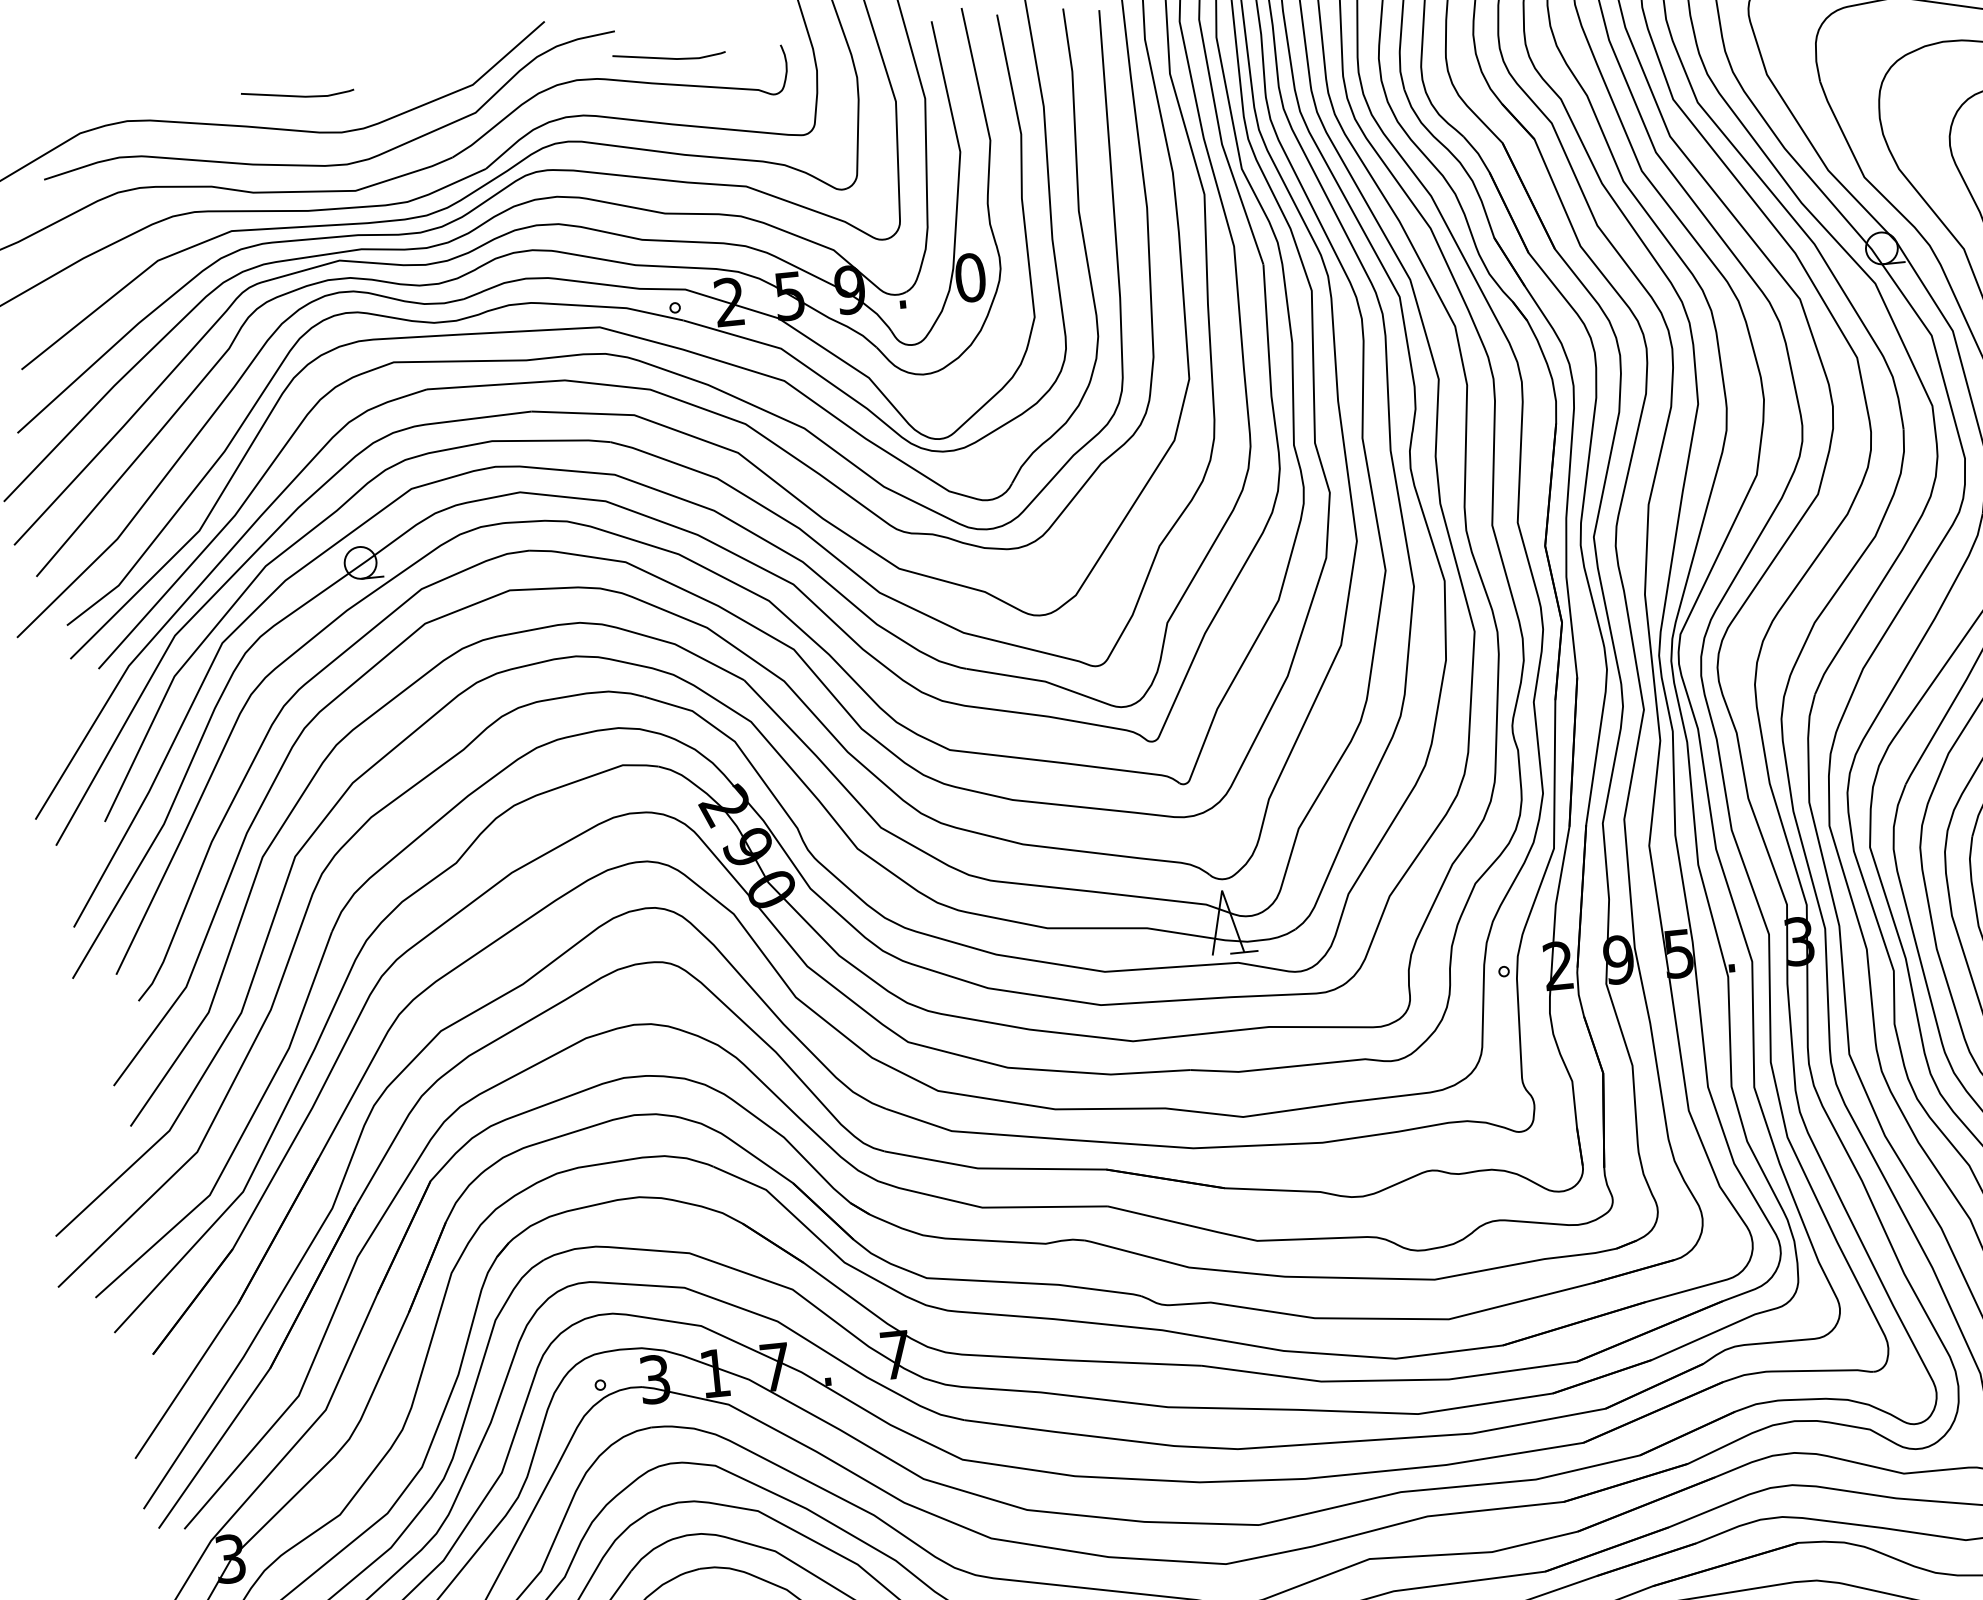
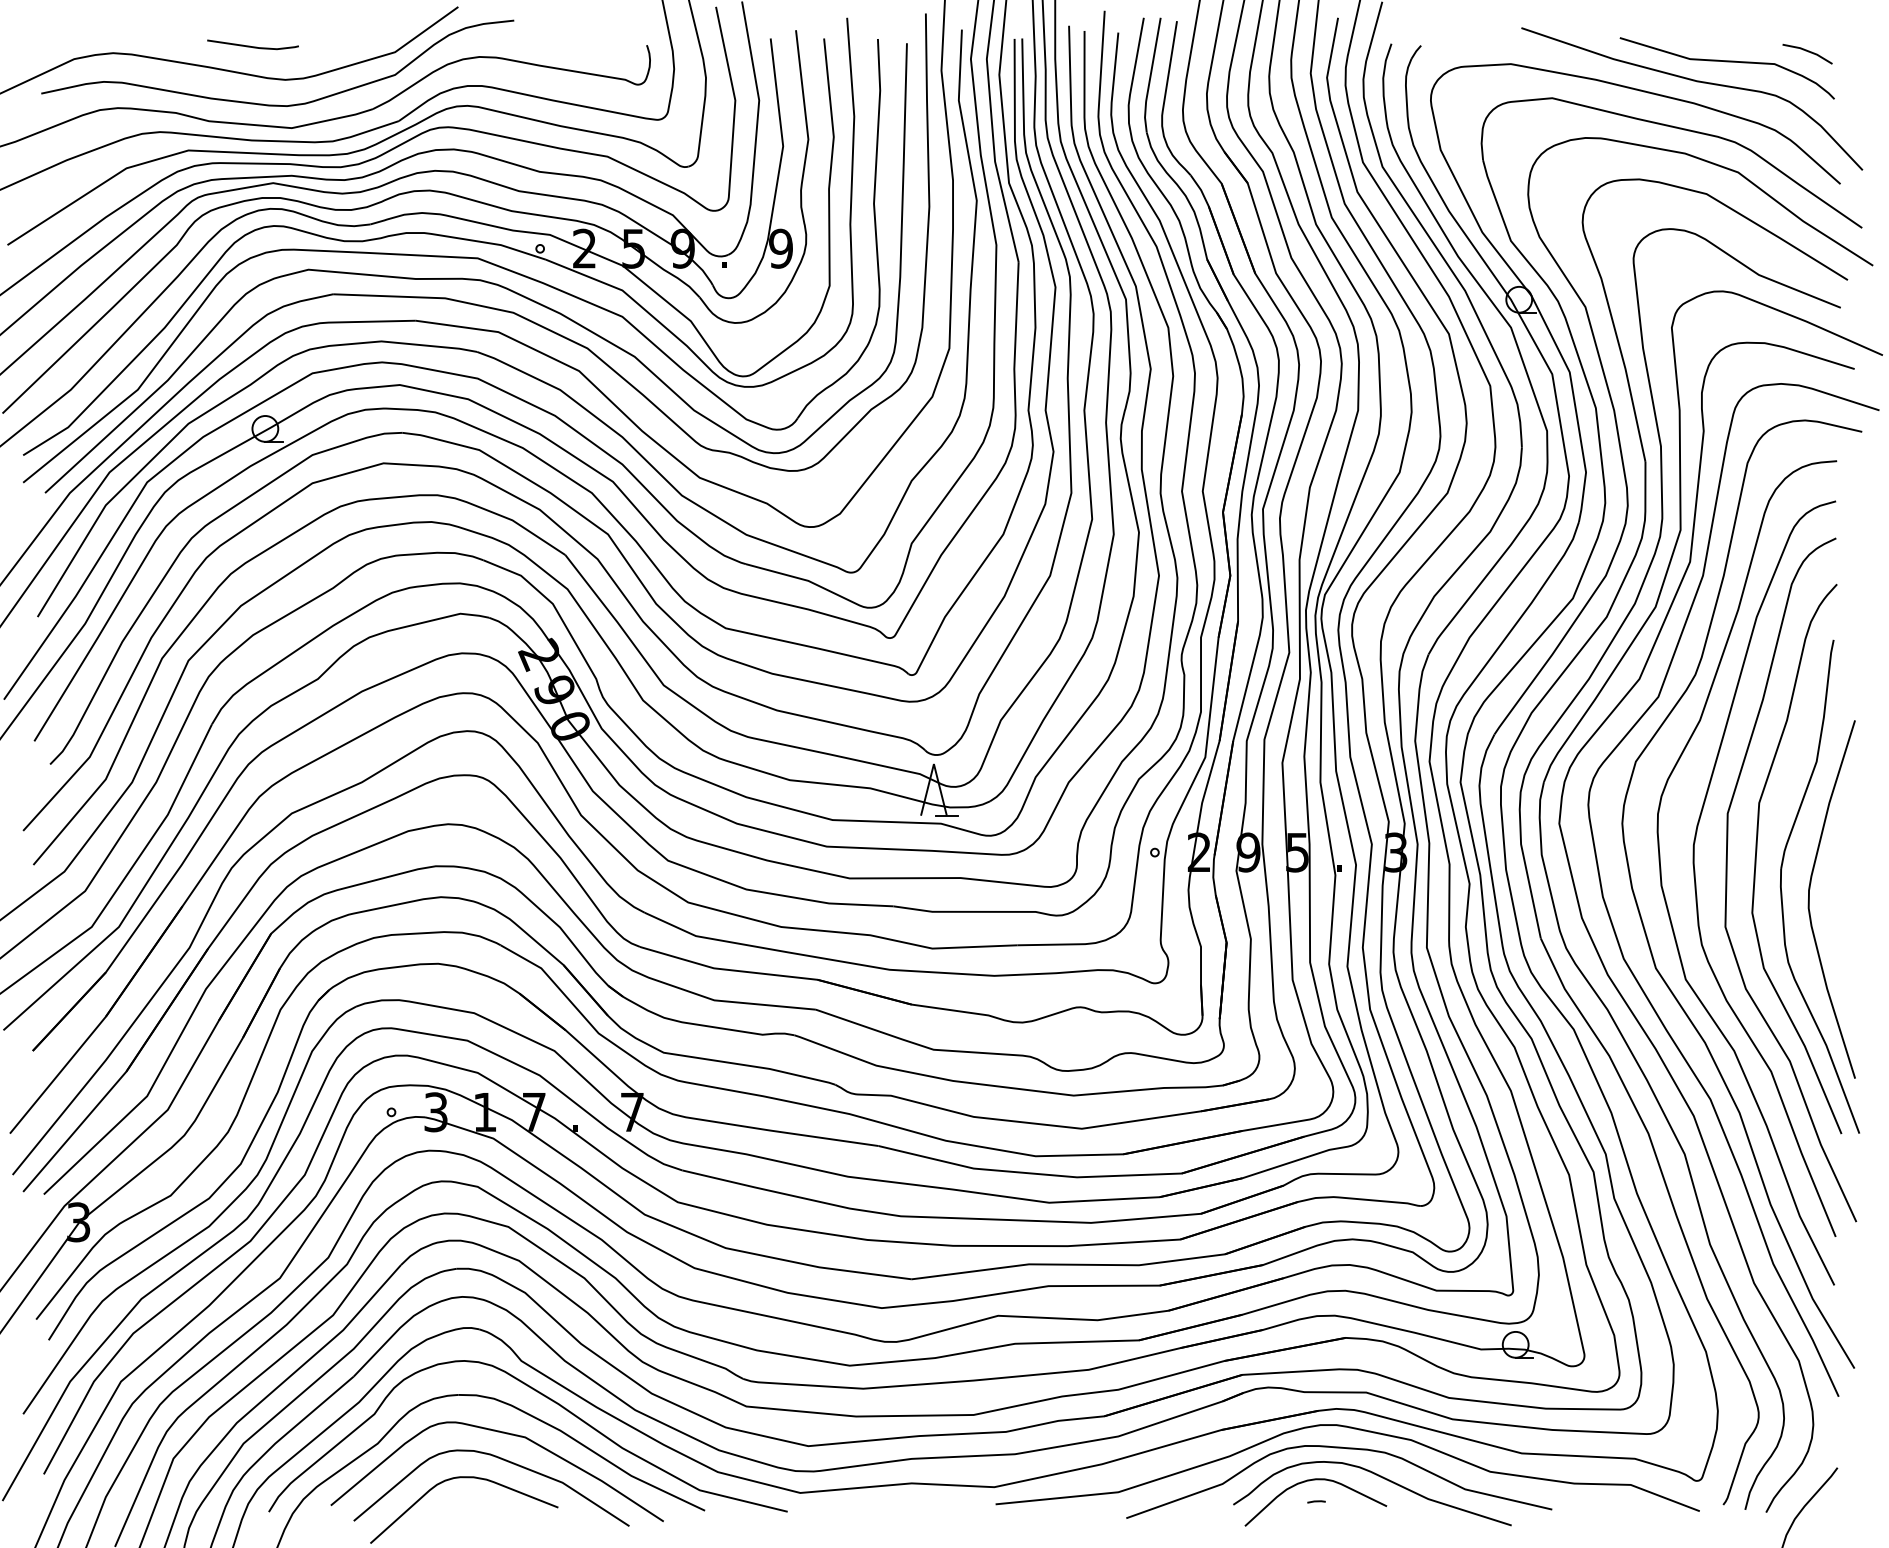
line: (668, 57) -> (555, 46), removed
text: (970, 277) -> (781, 248), 0 -> 9

